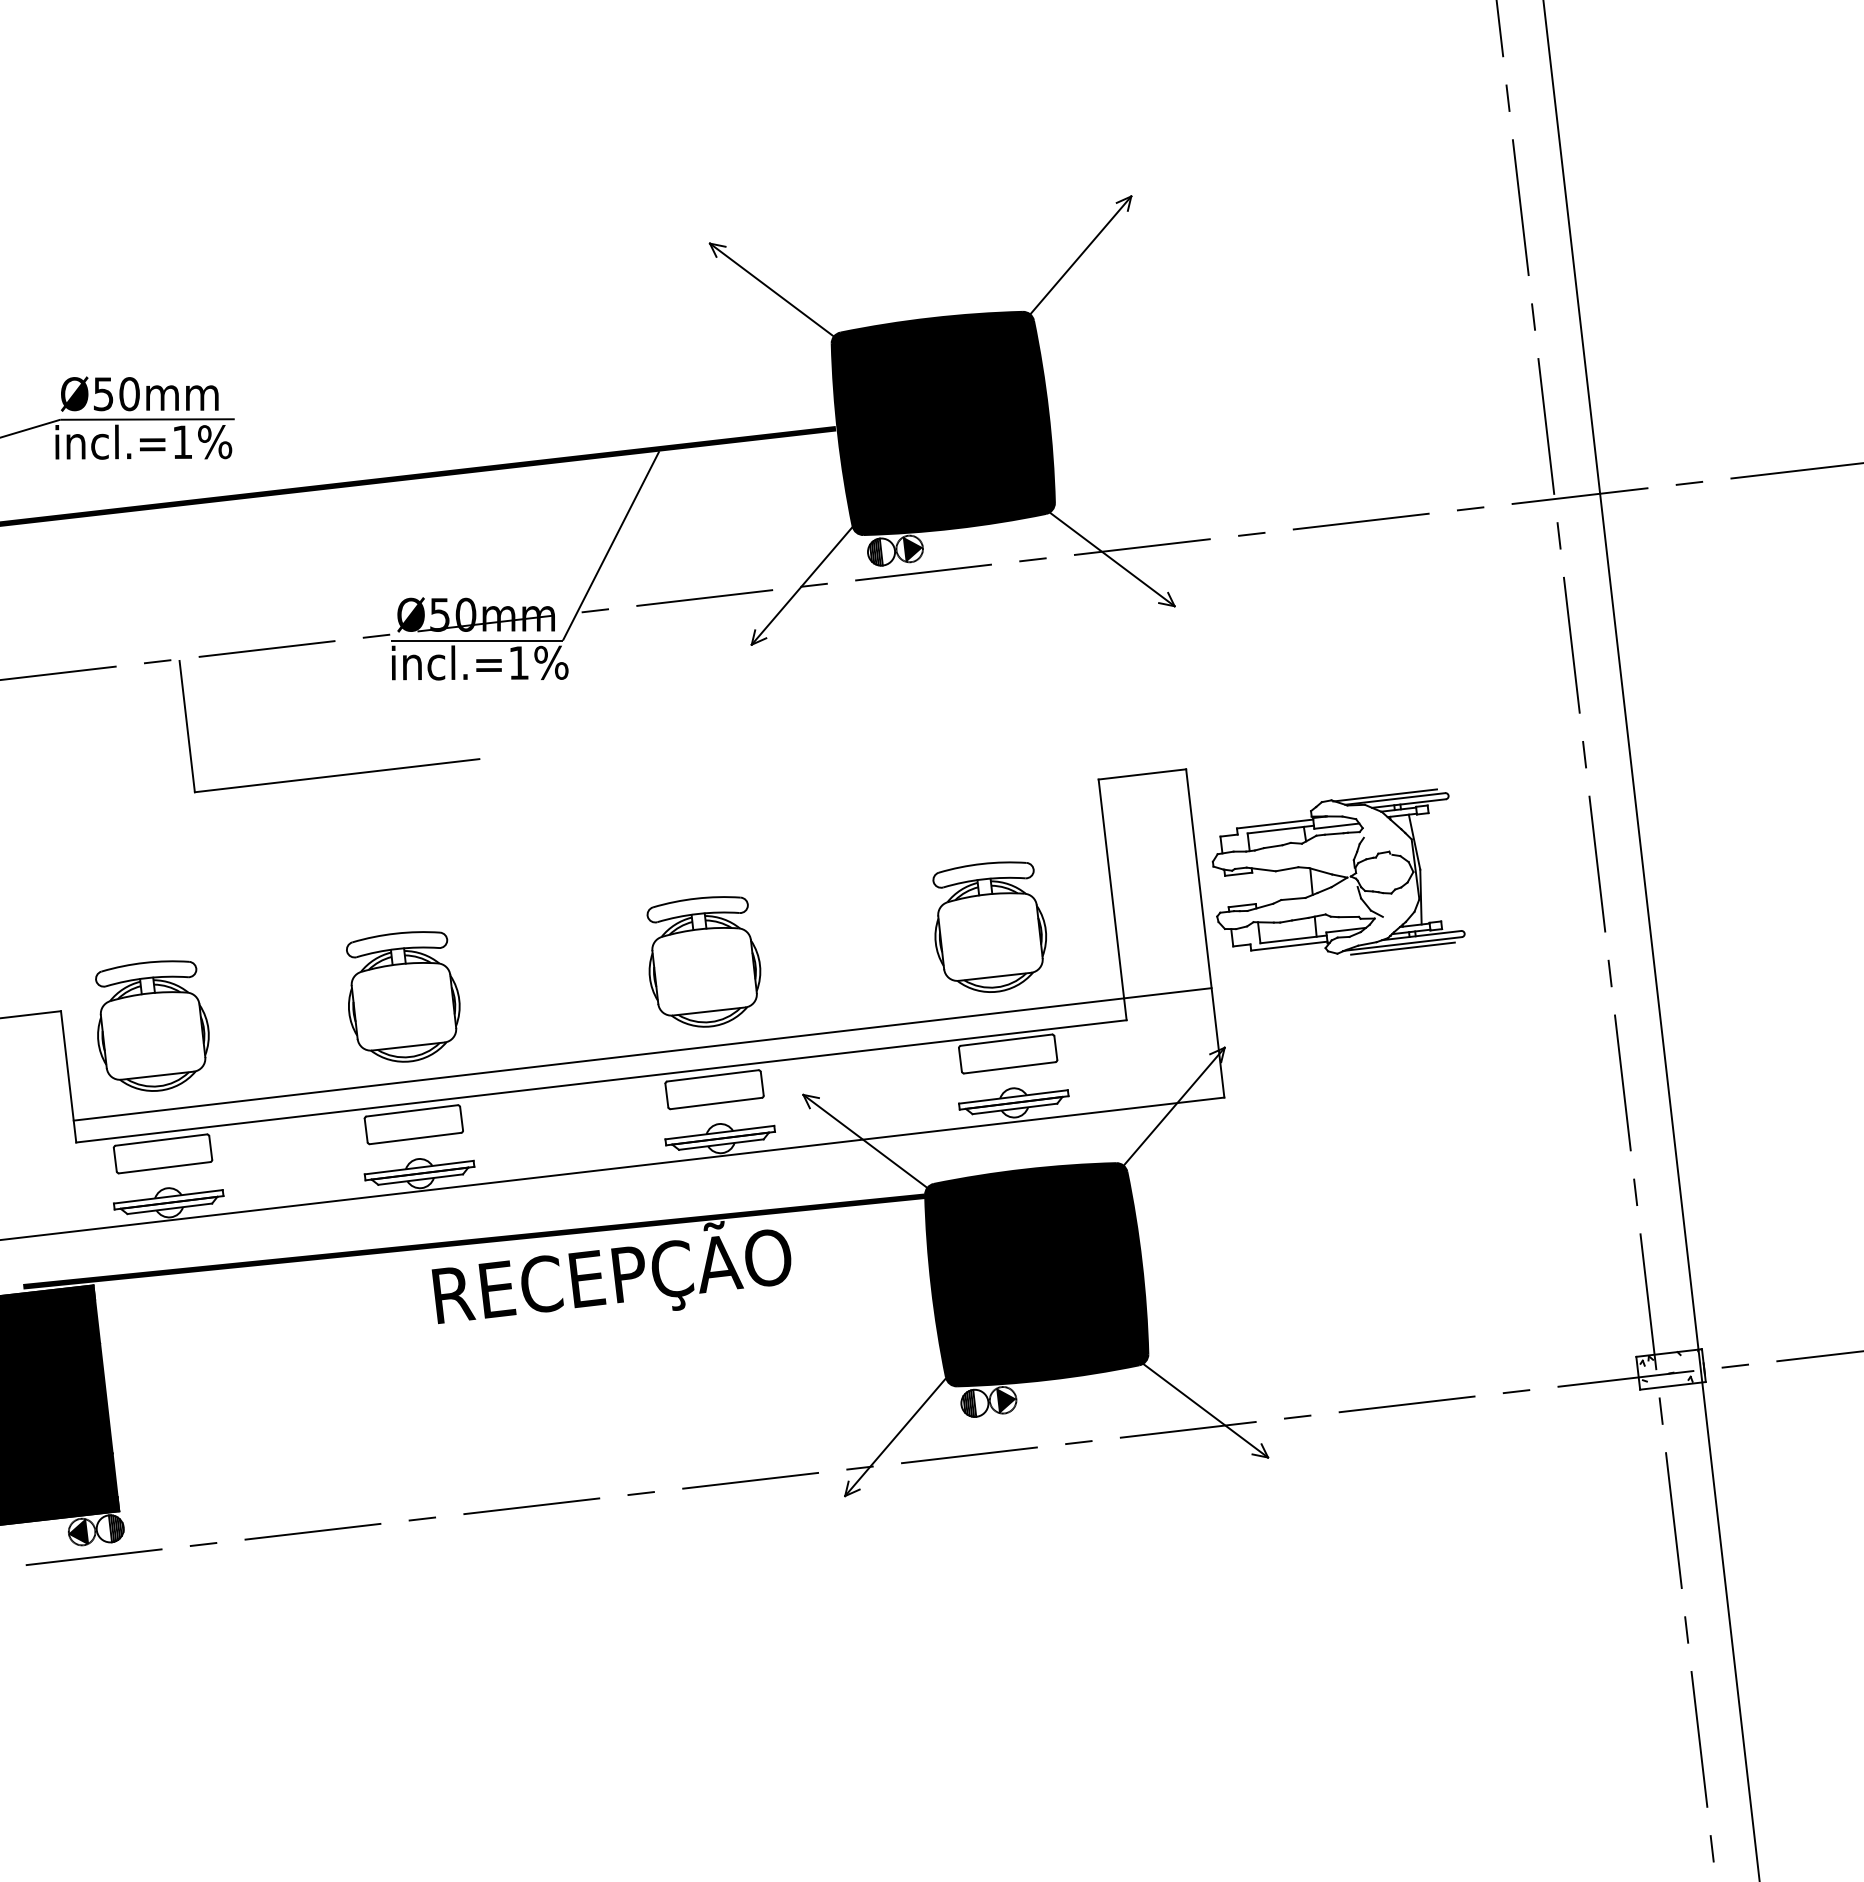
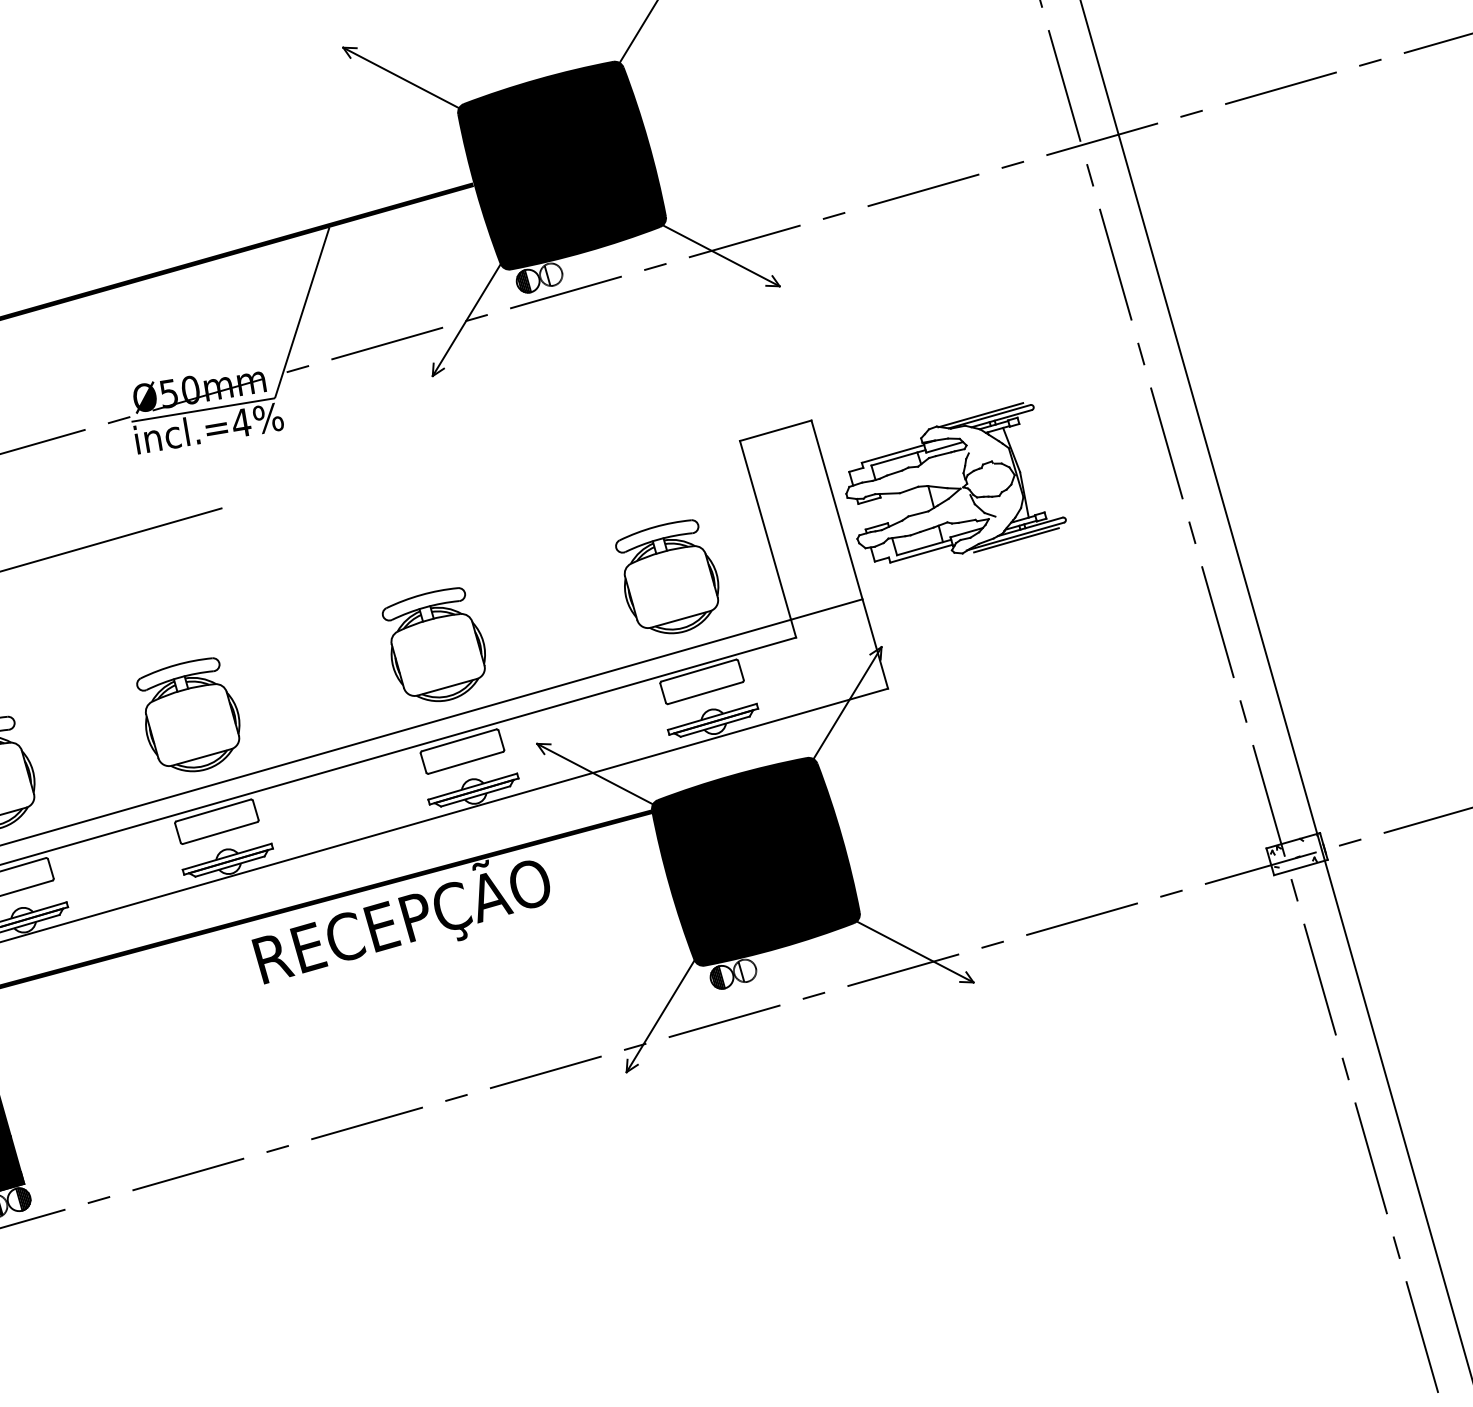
fill: (912, 549) -> (553, 274), removed
text: (518, 662) -> (240, 422), incl.=1%%% -> incl.=4%%%
fill: (1006, 1400) -> (747, 970), removed

